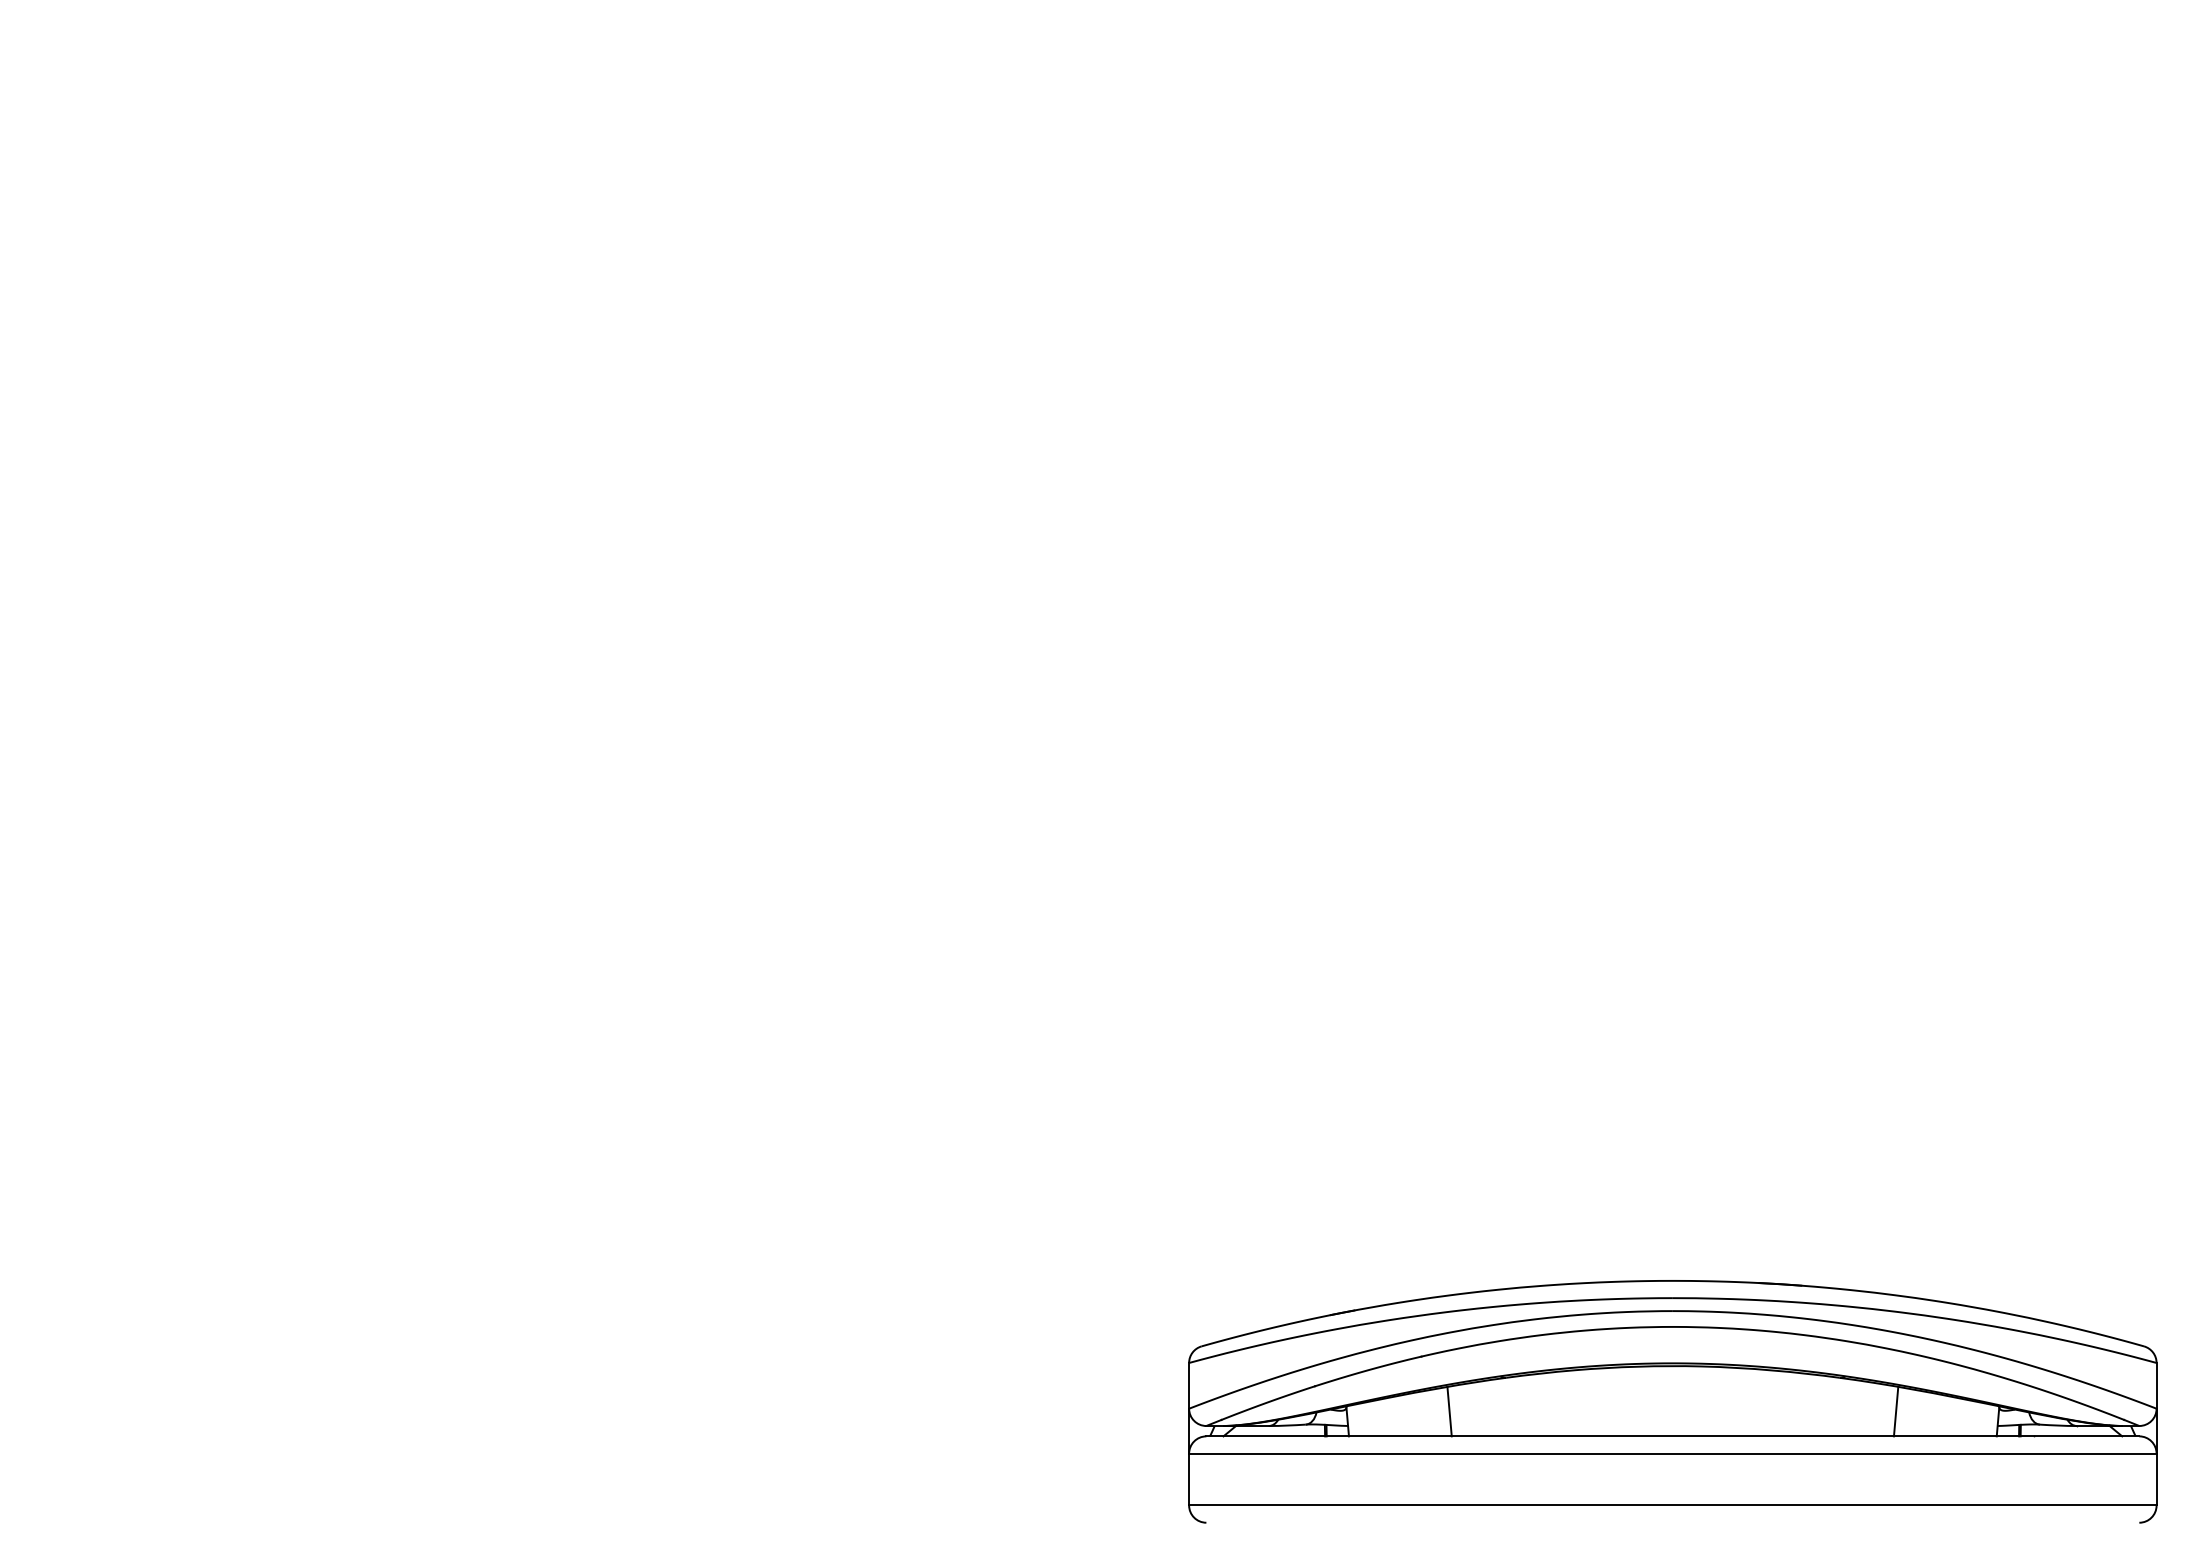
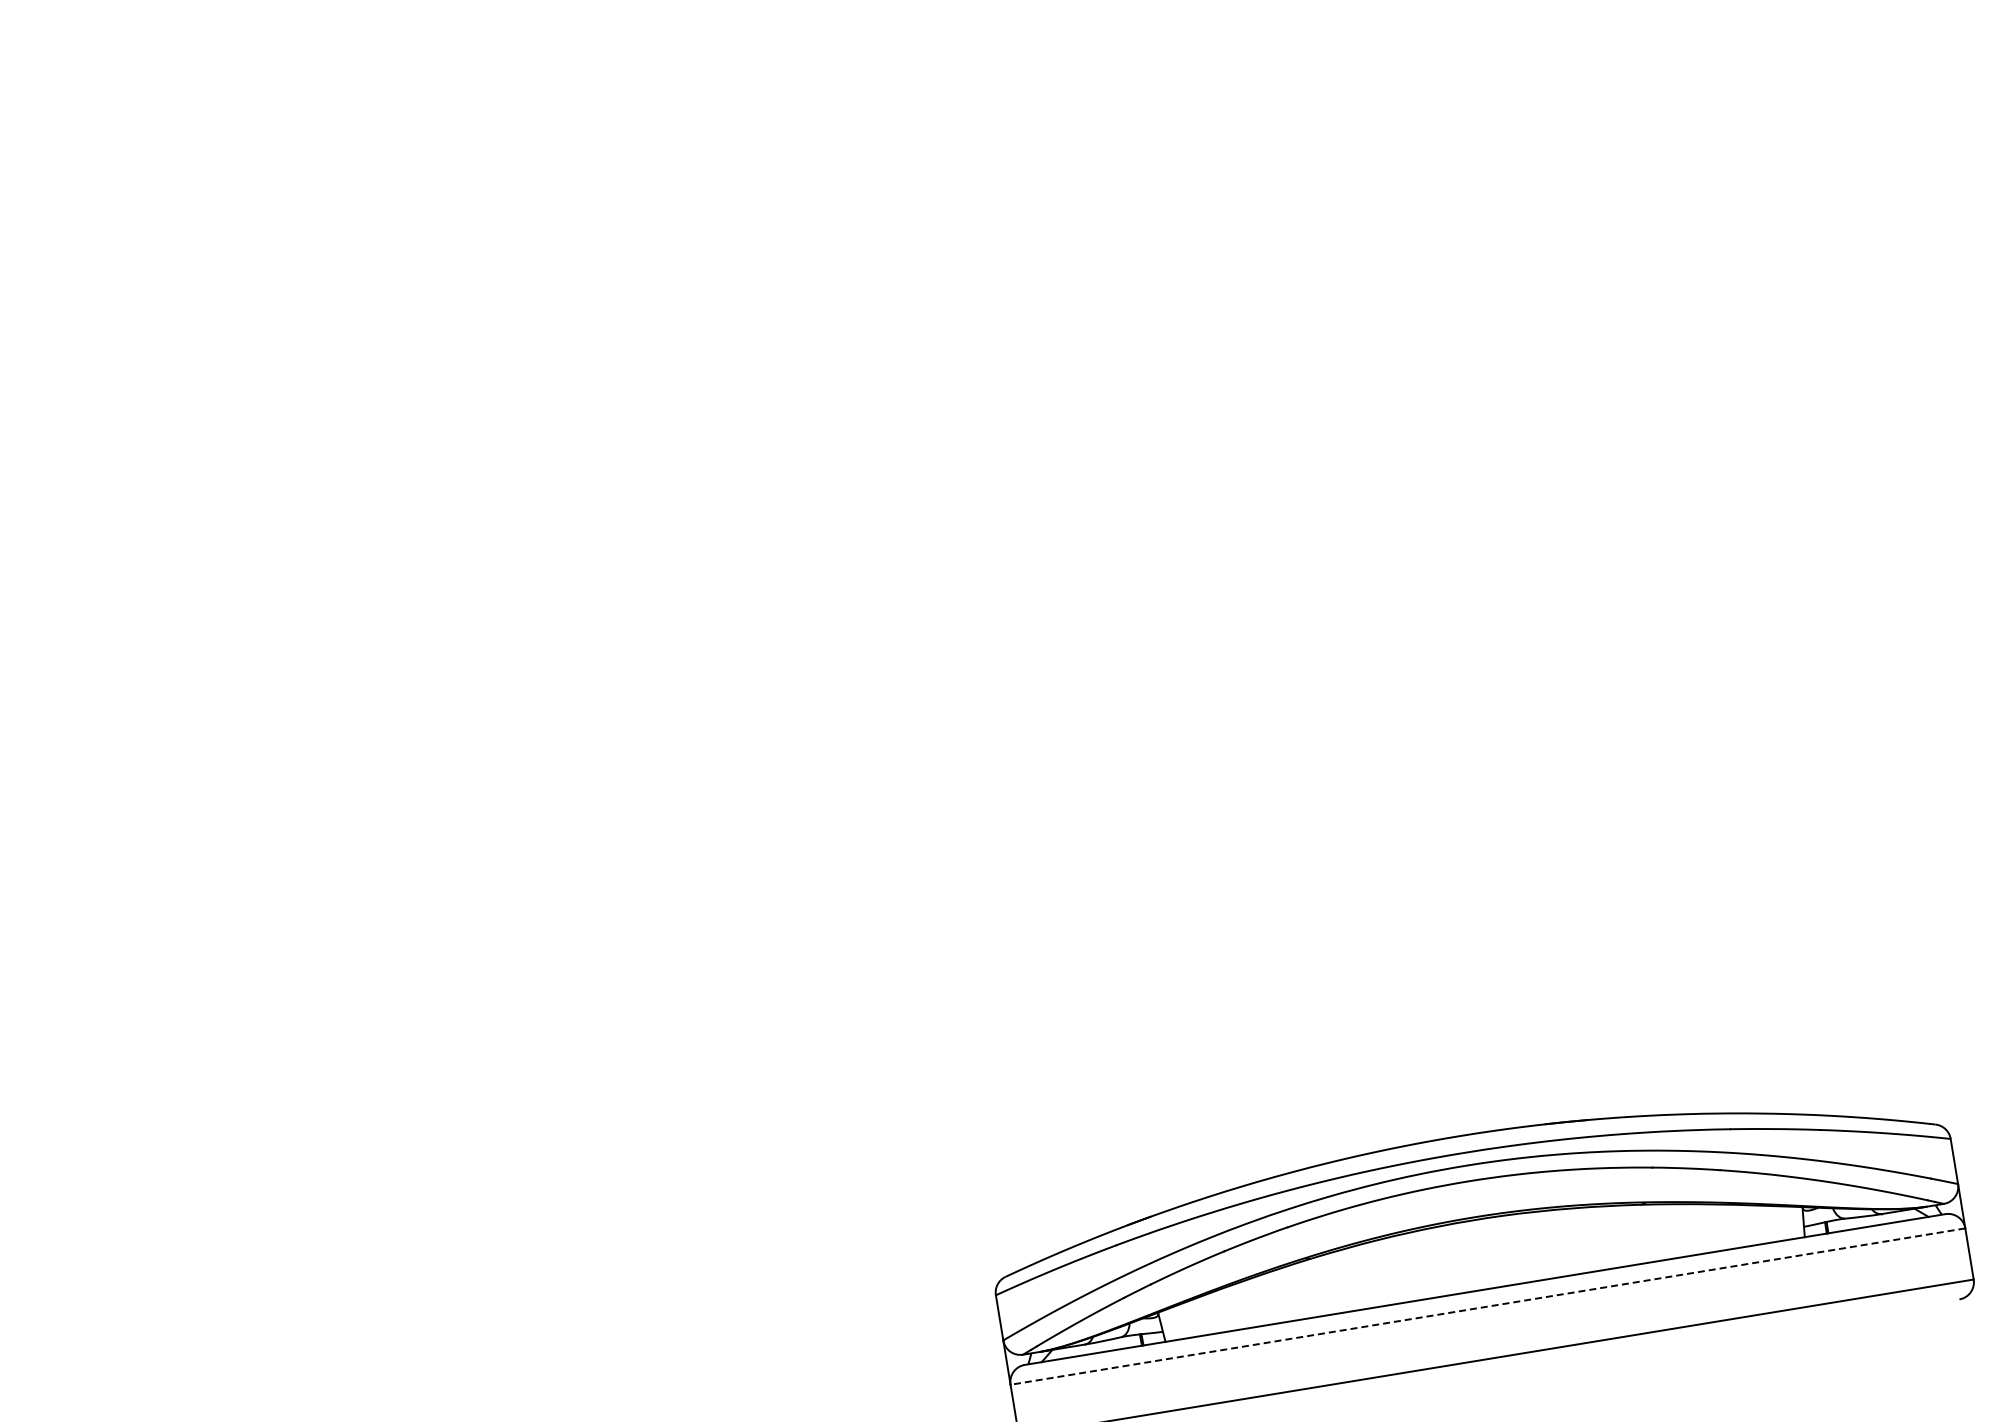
line: (1449, 1411) -> (1260, 1301), removed
line: (1895, 1411) -> (1700, 1229), removed
line: (1672, 1453) -> (1487, 1306), solid -> dashed

